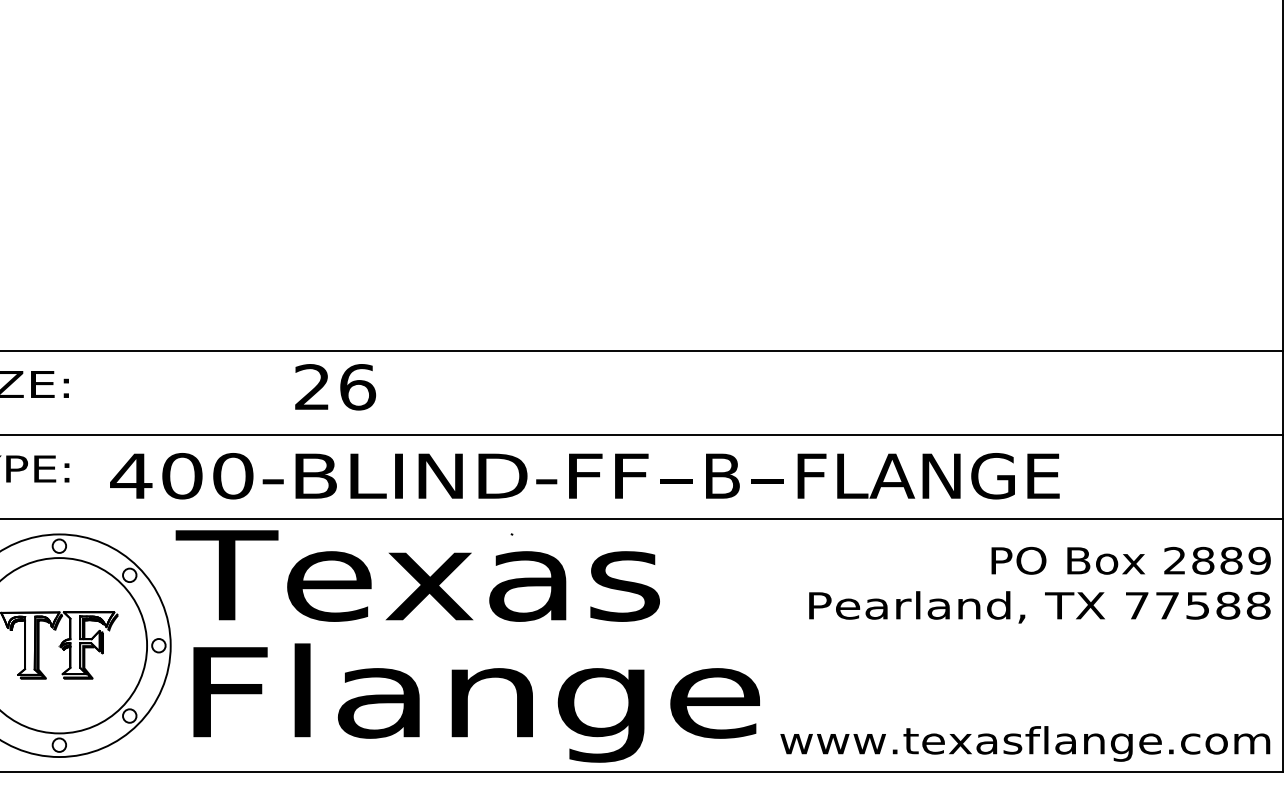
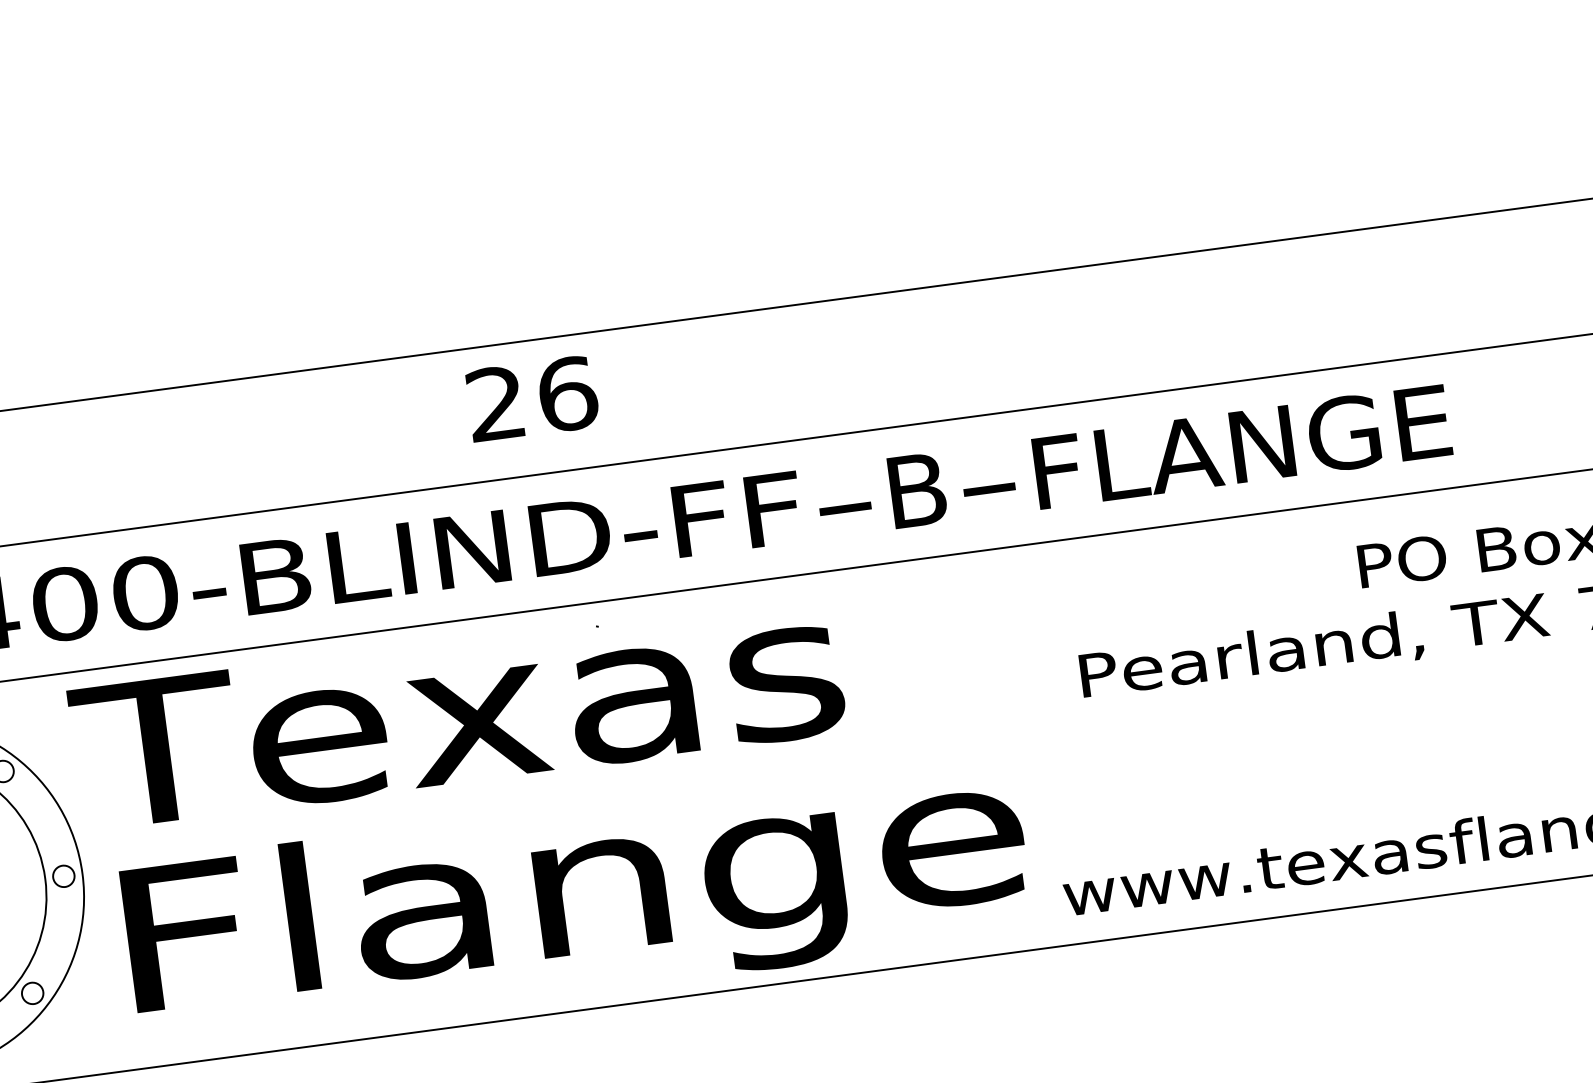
text: (335, 387) -> (532, 399), moved

